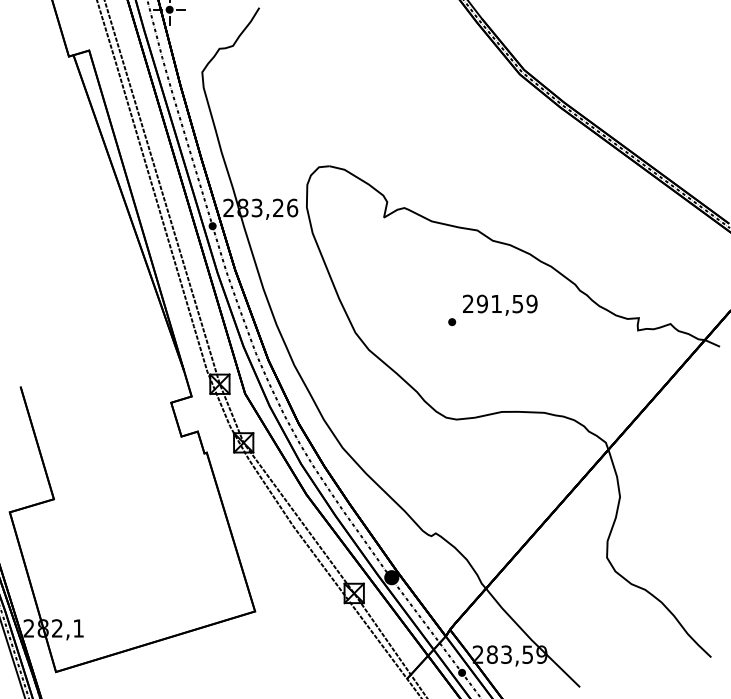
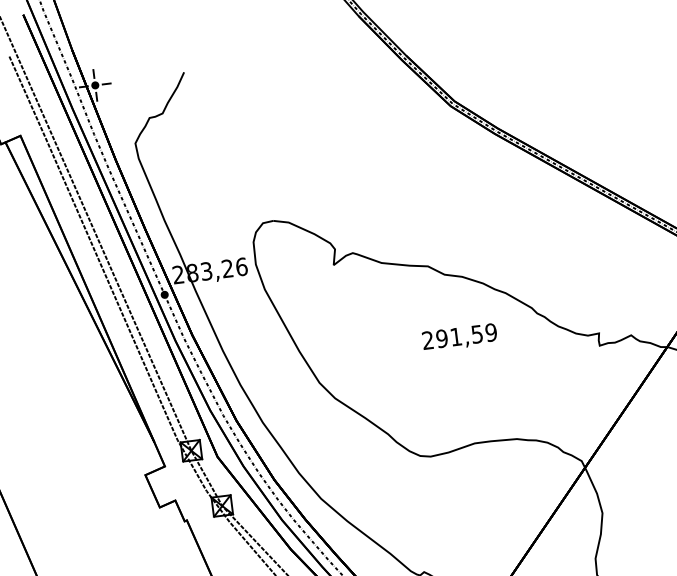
part: (452, 321) -> (414, 359), removed

